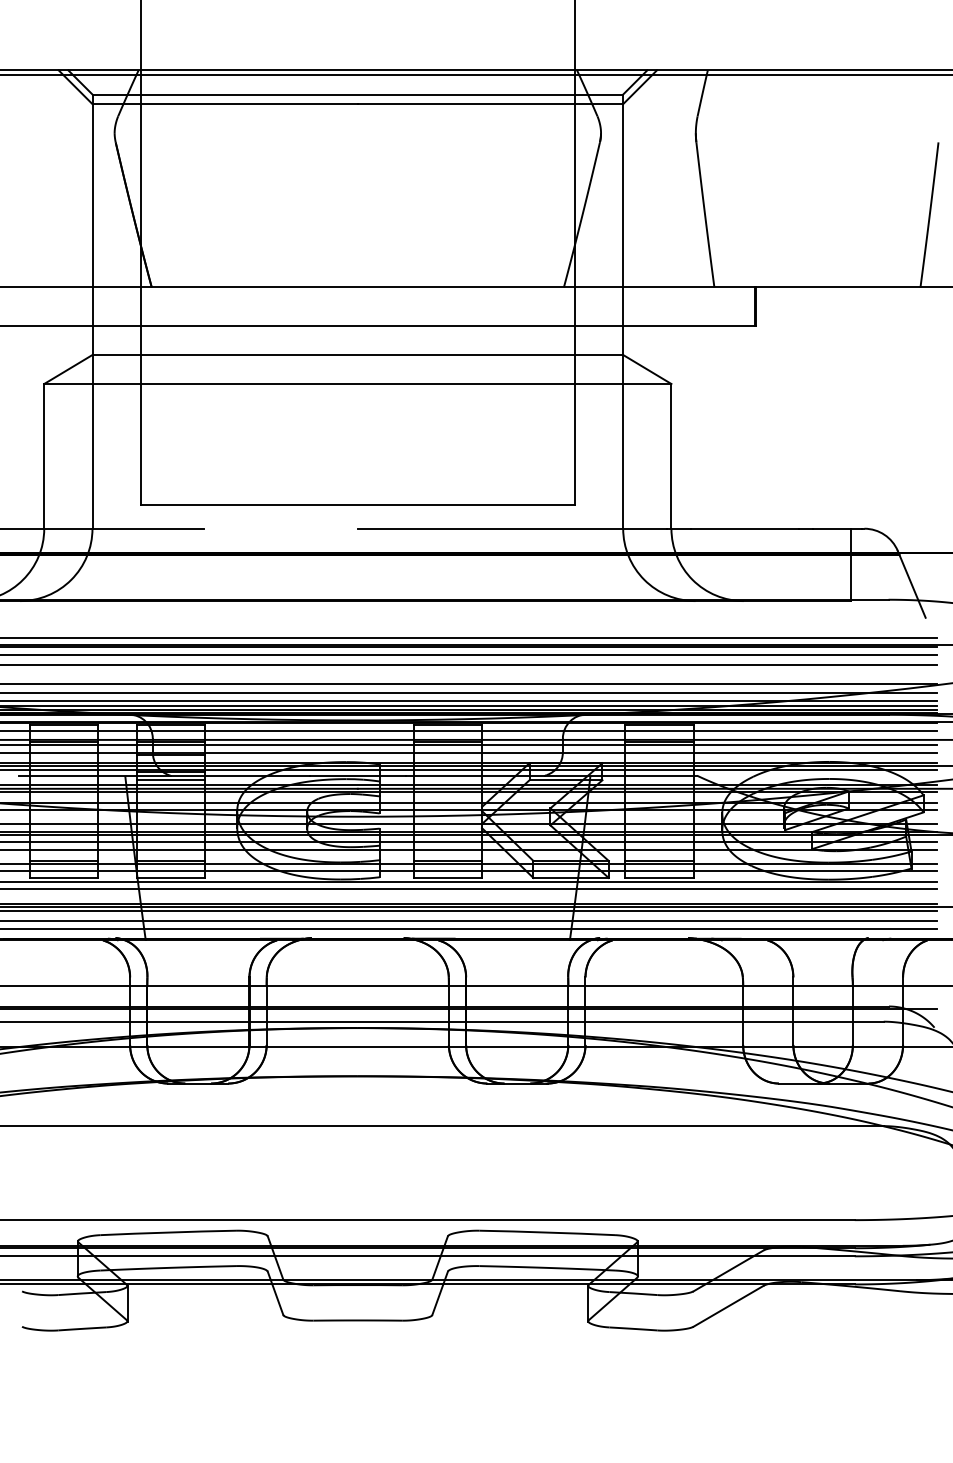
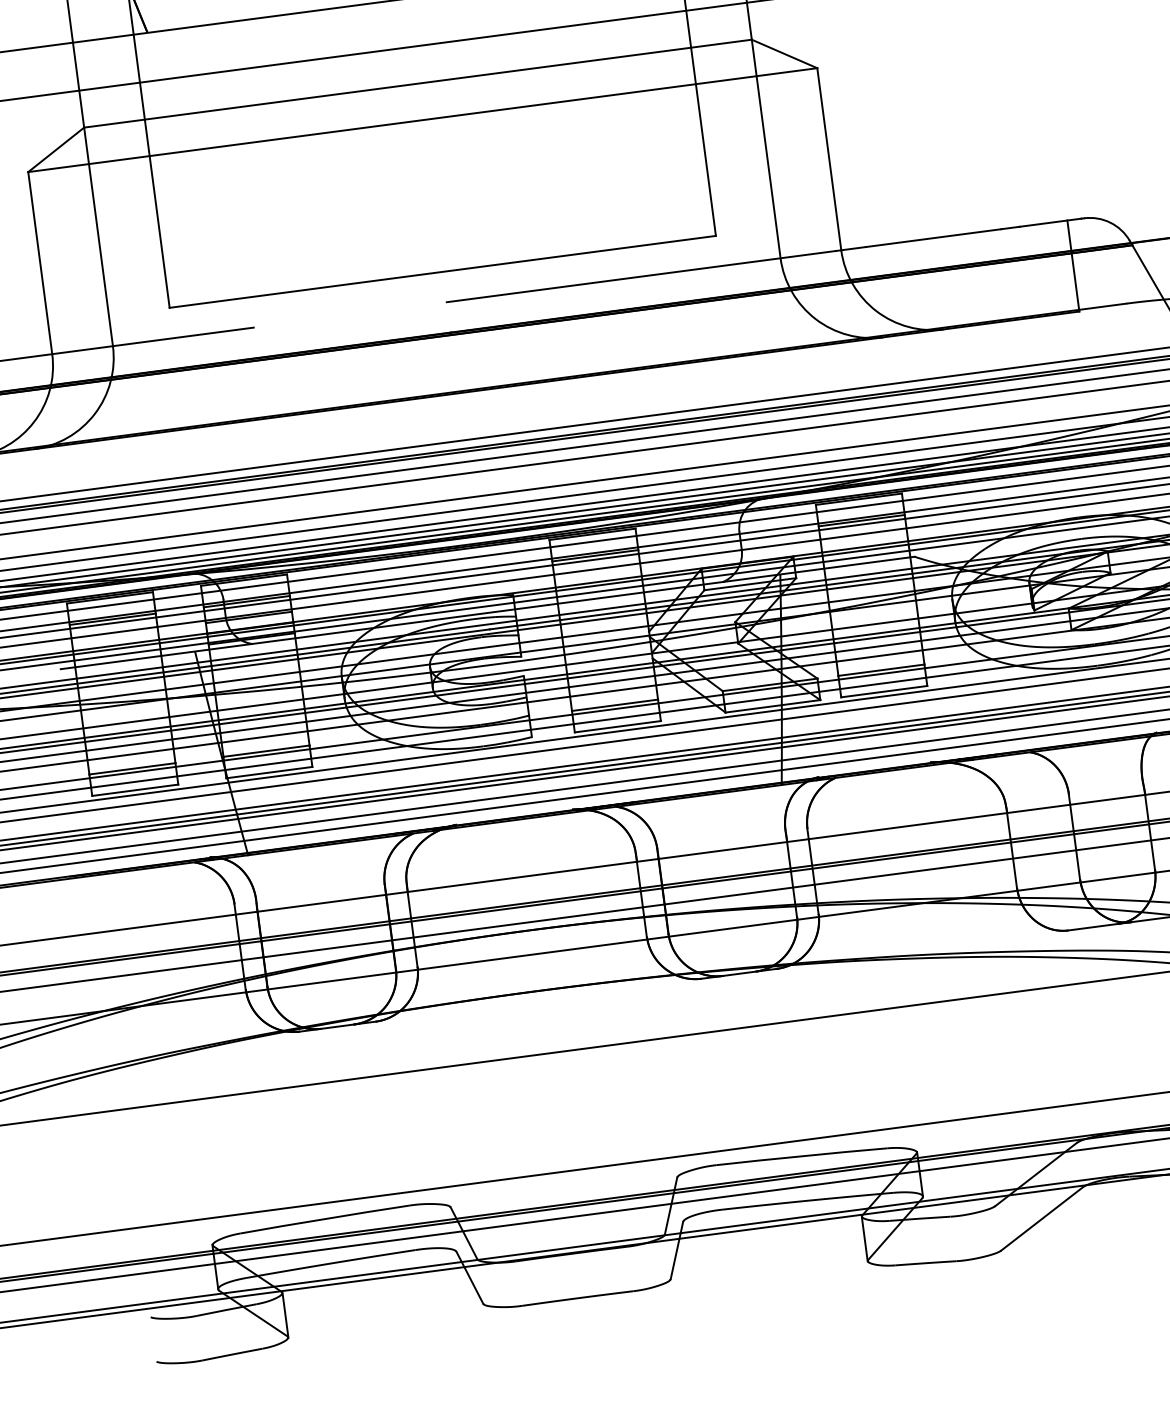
line: (170, 780) -> (252, 649), removed

